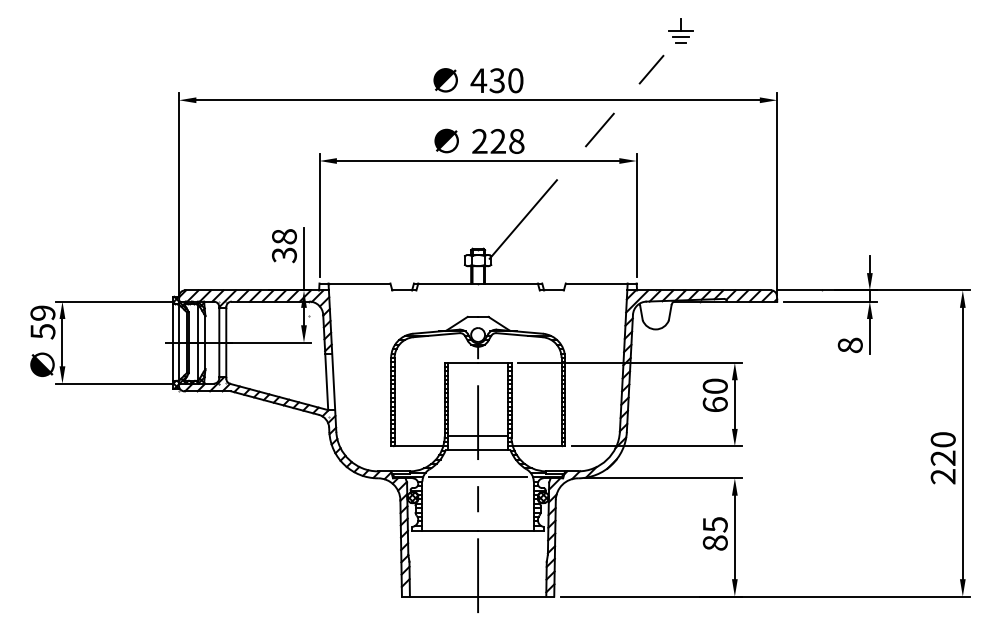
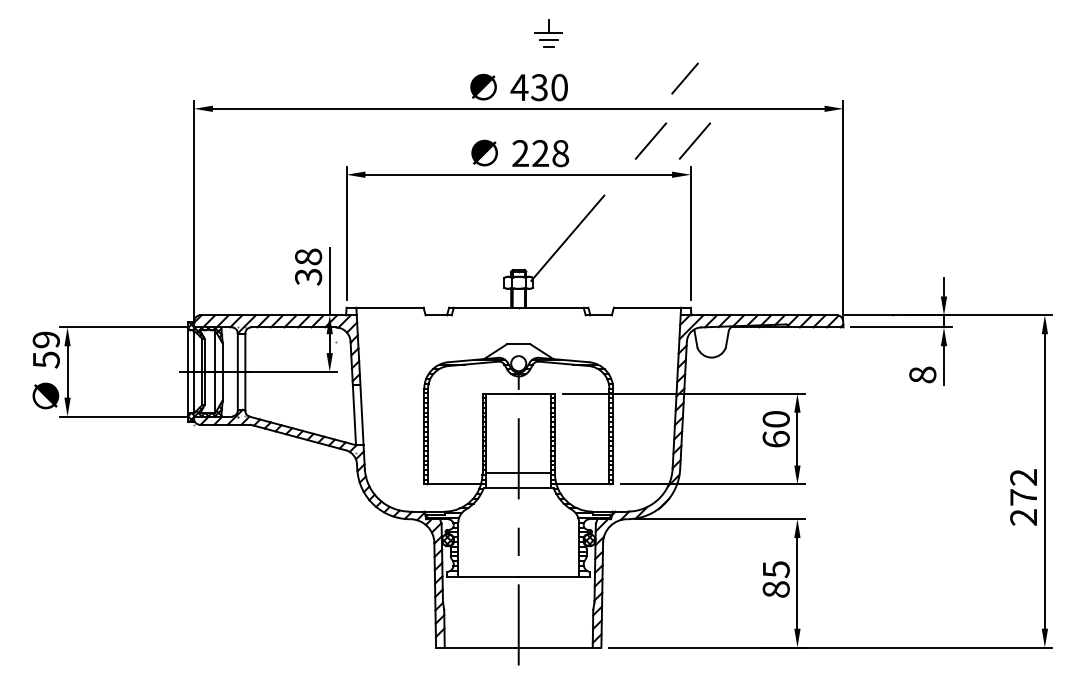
part: (680, 30) -> (548, 33), moved
line: (651, 69) -> (684, 78), moved
line: (640, 129) -> (694, 140), added
text: (943, 449) -> (1023, 487), 220 -> 272
line: (477, 477) -> (518, 518), removed

